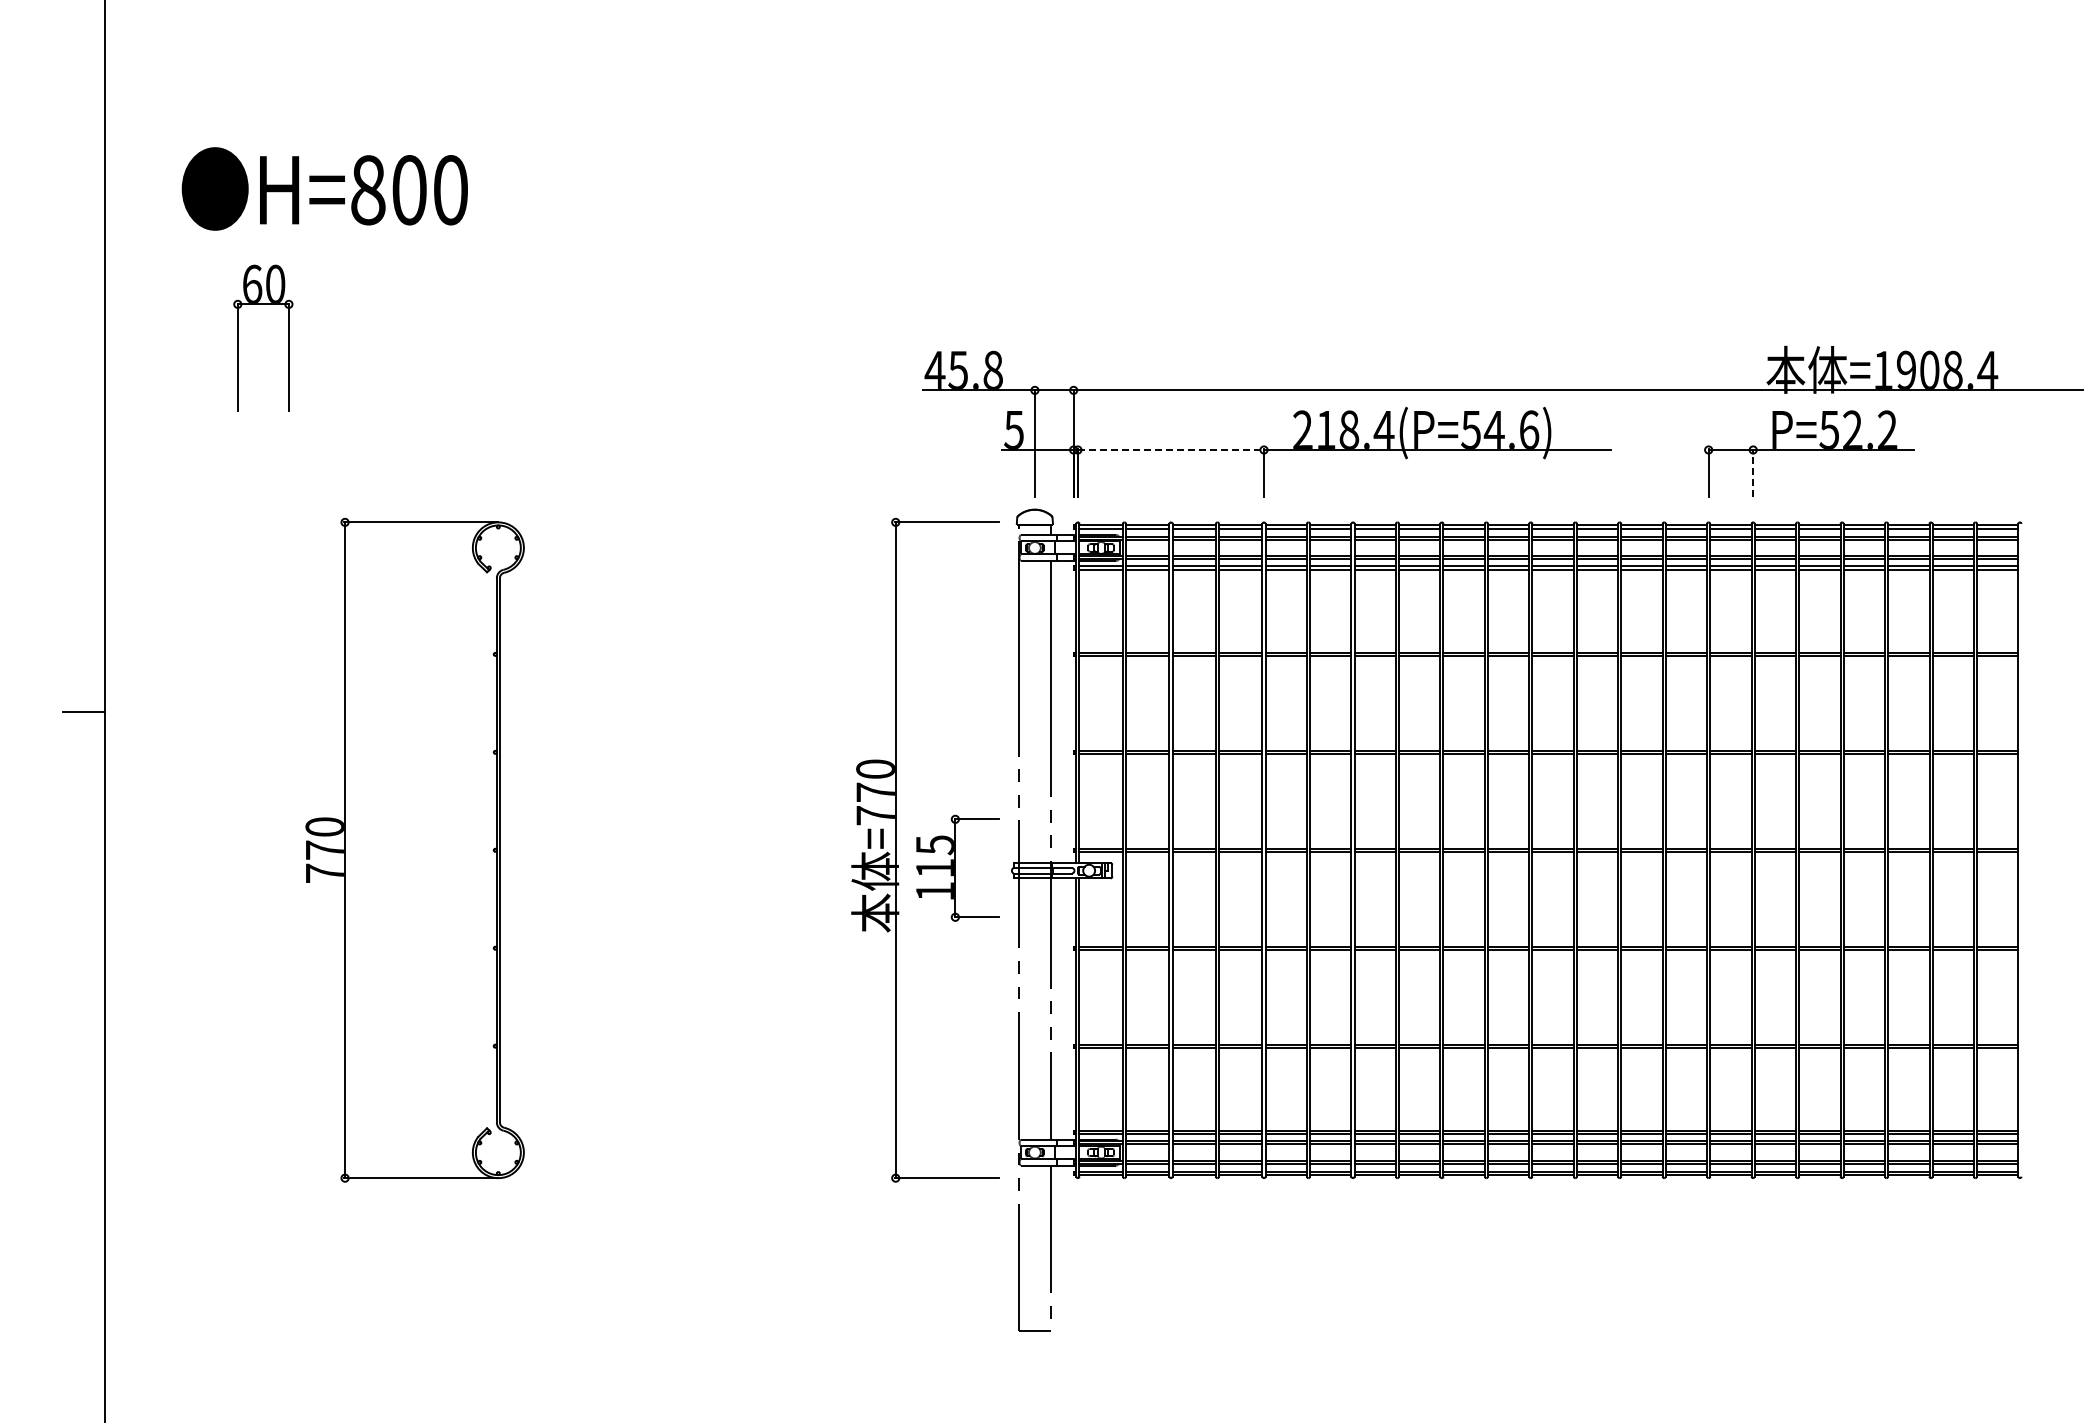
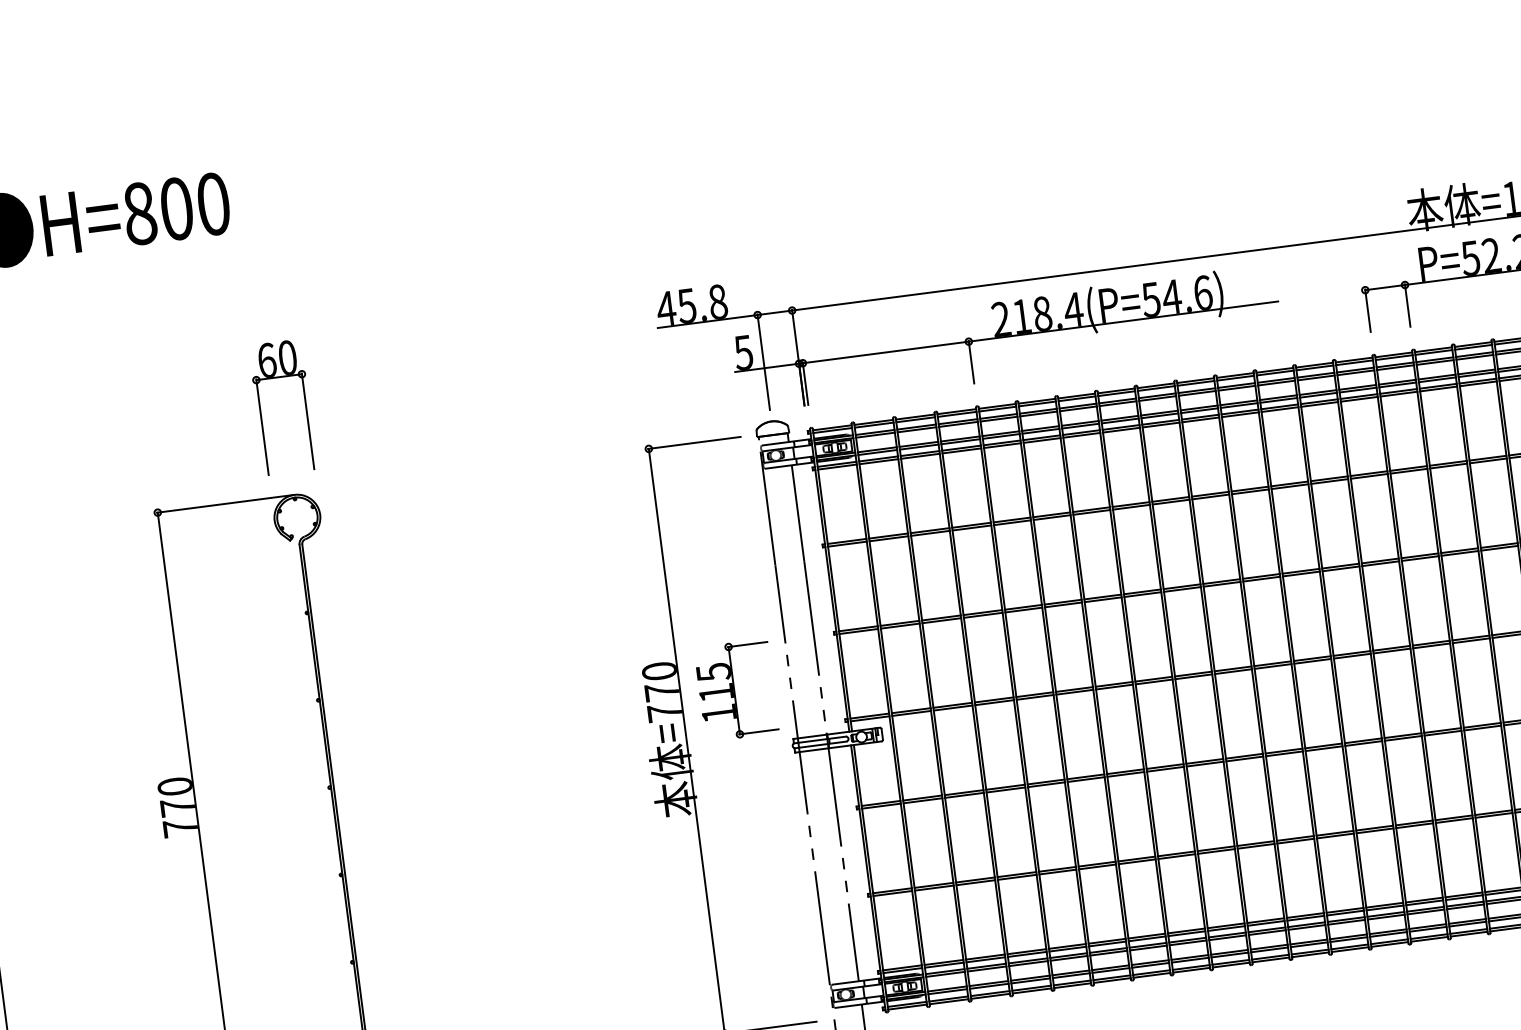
part: (238, 337) -> (260, 409), moved
line: (1171, 450) -> (886, 352), dashed -> solid
line: (1753, 473) -> (1408, 305), dashed -> solid
part: (957, 867) -> (736, 689), moved

